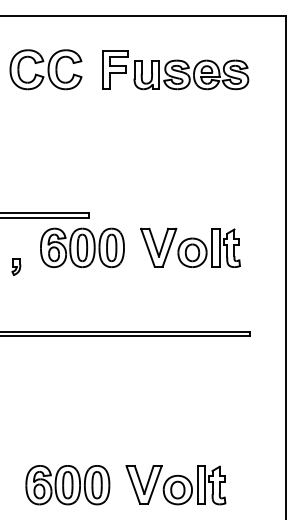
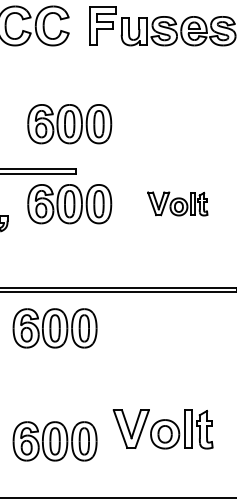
part: (82, 167) -> (69, 123), added
part: (190, 247) -> (177, 203), size x0.6
part: (67, 372) -> (54, 328), added
part: (175, 485) -> (162, 429), moved

